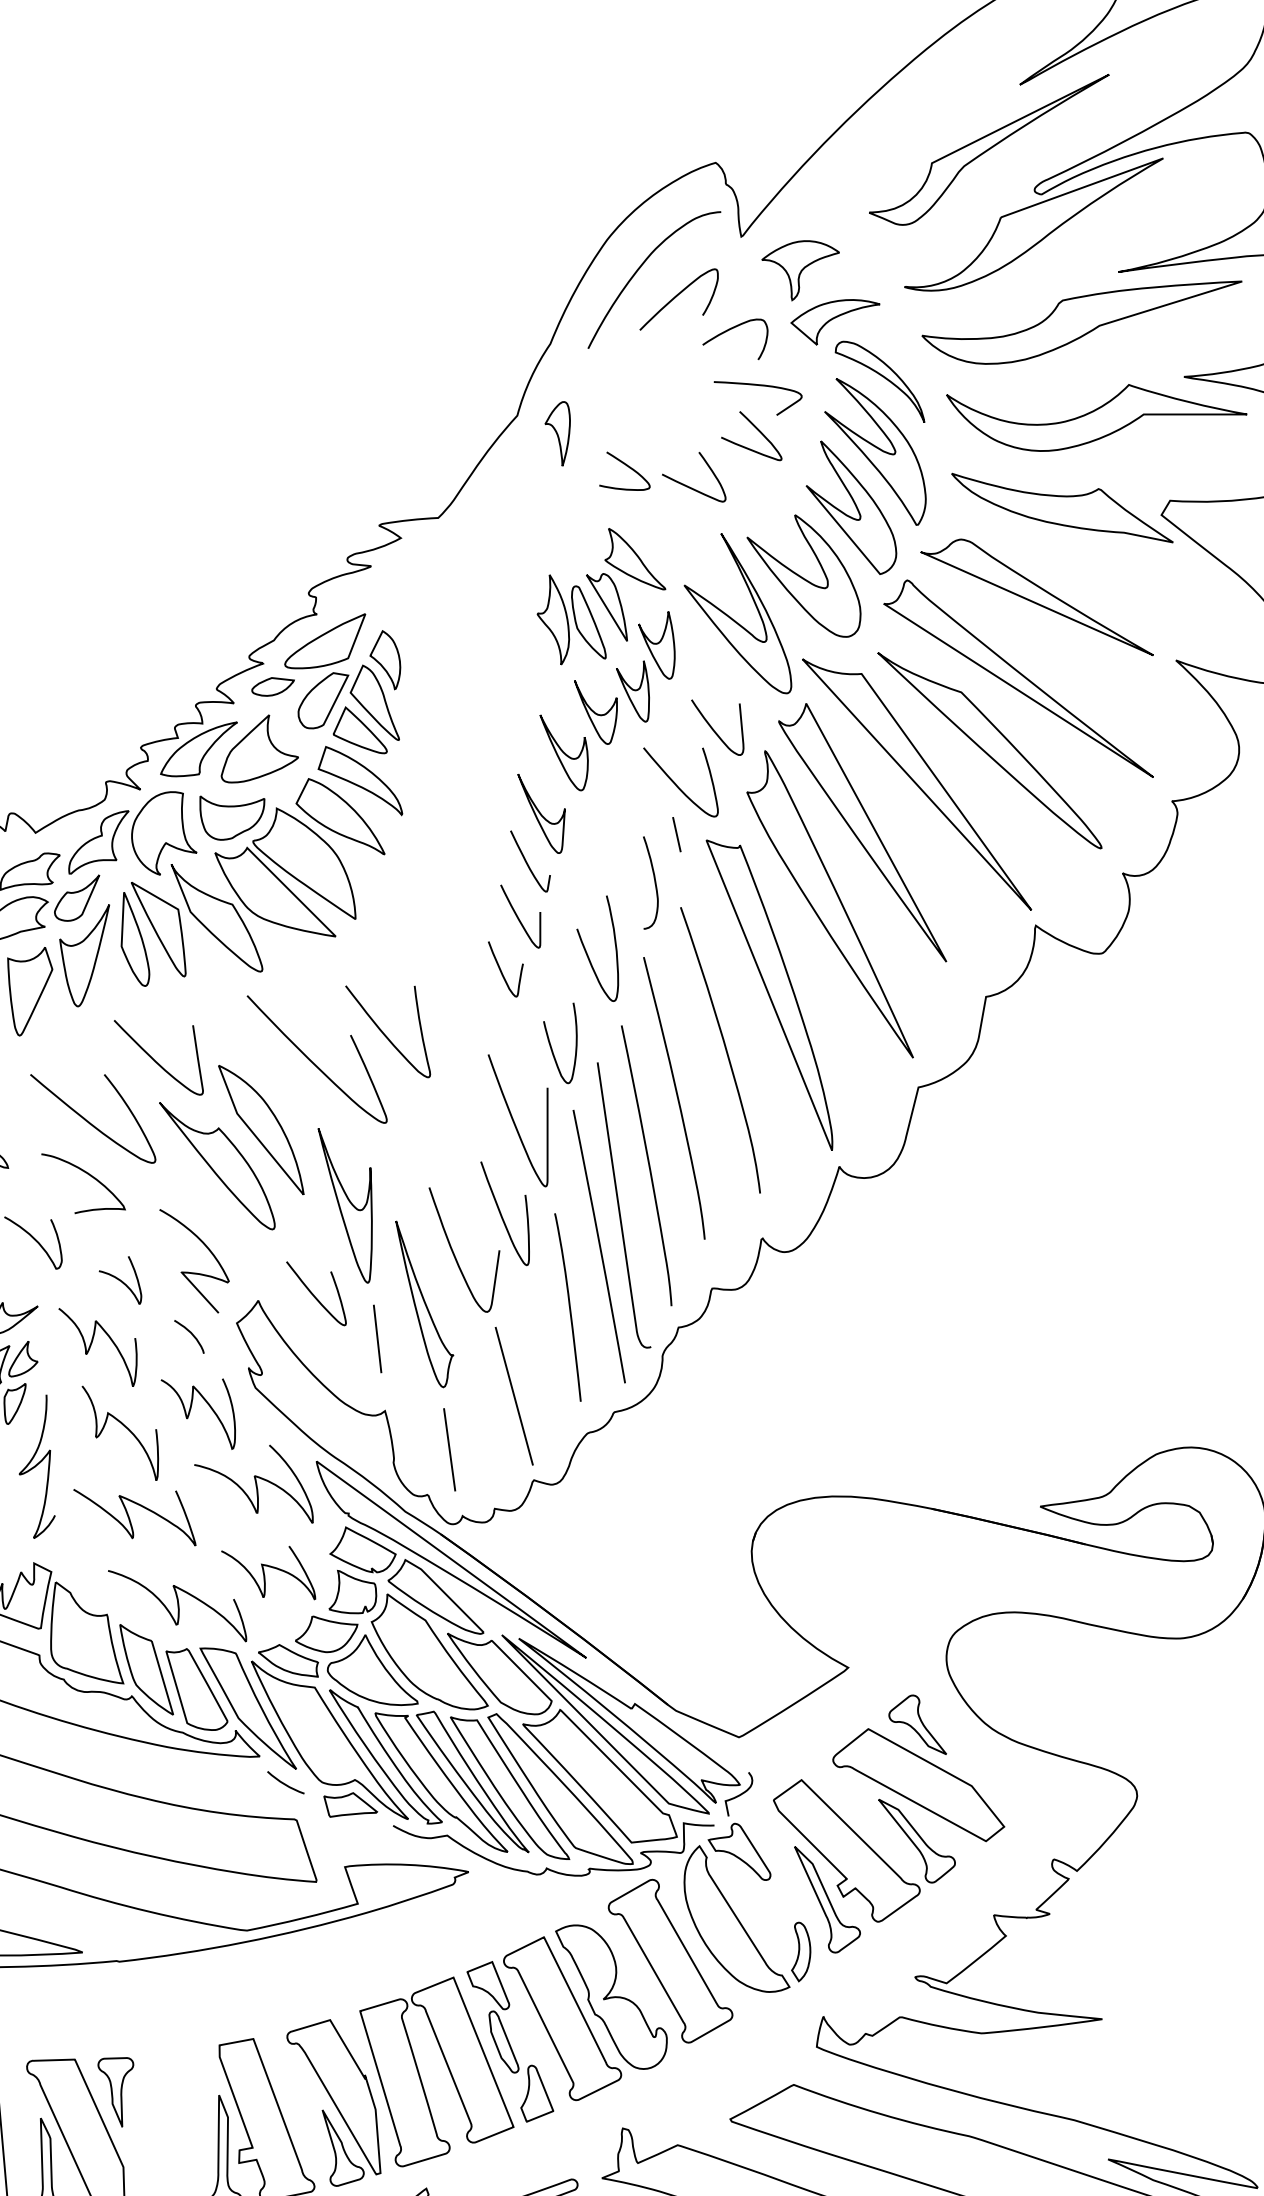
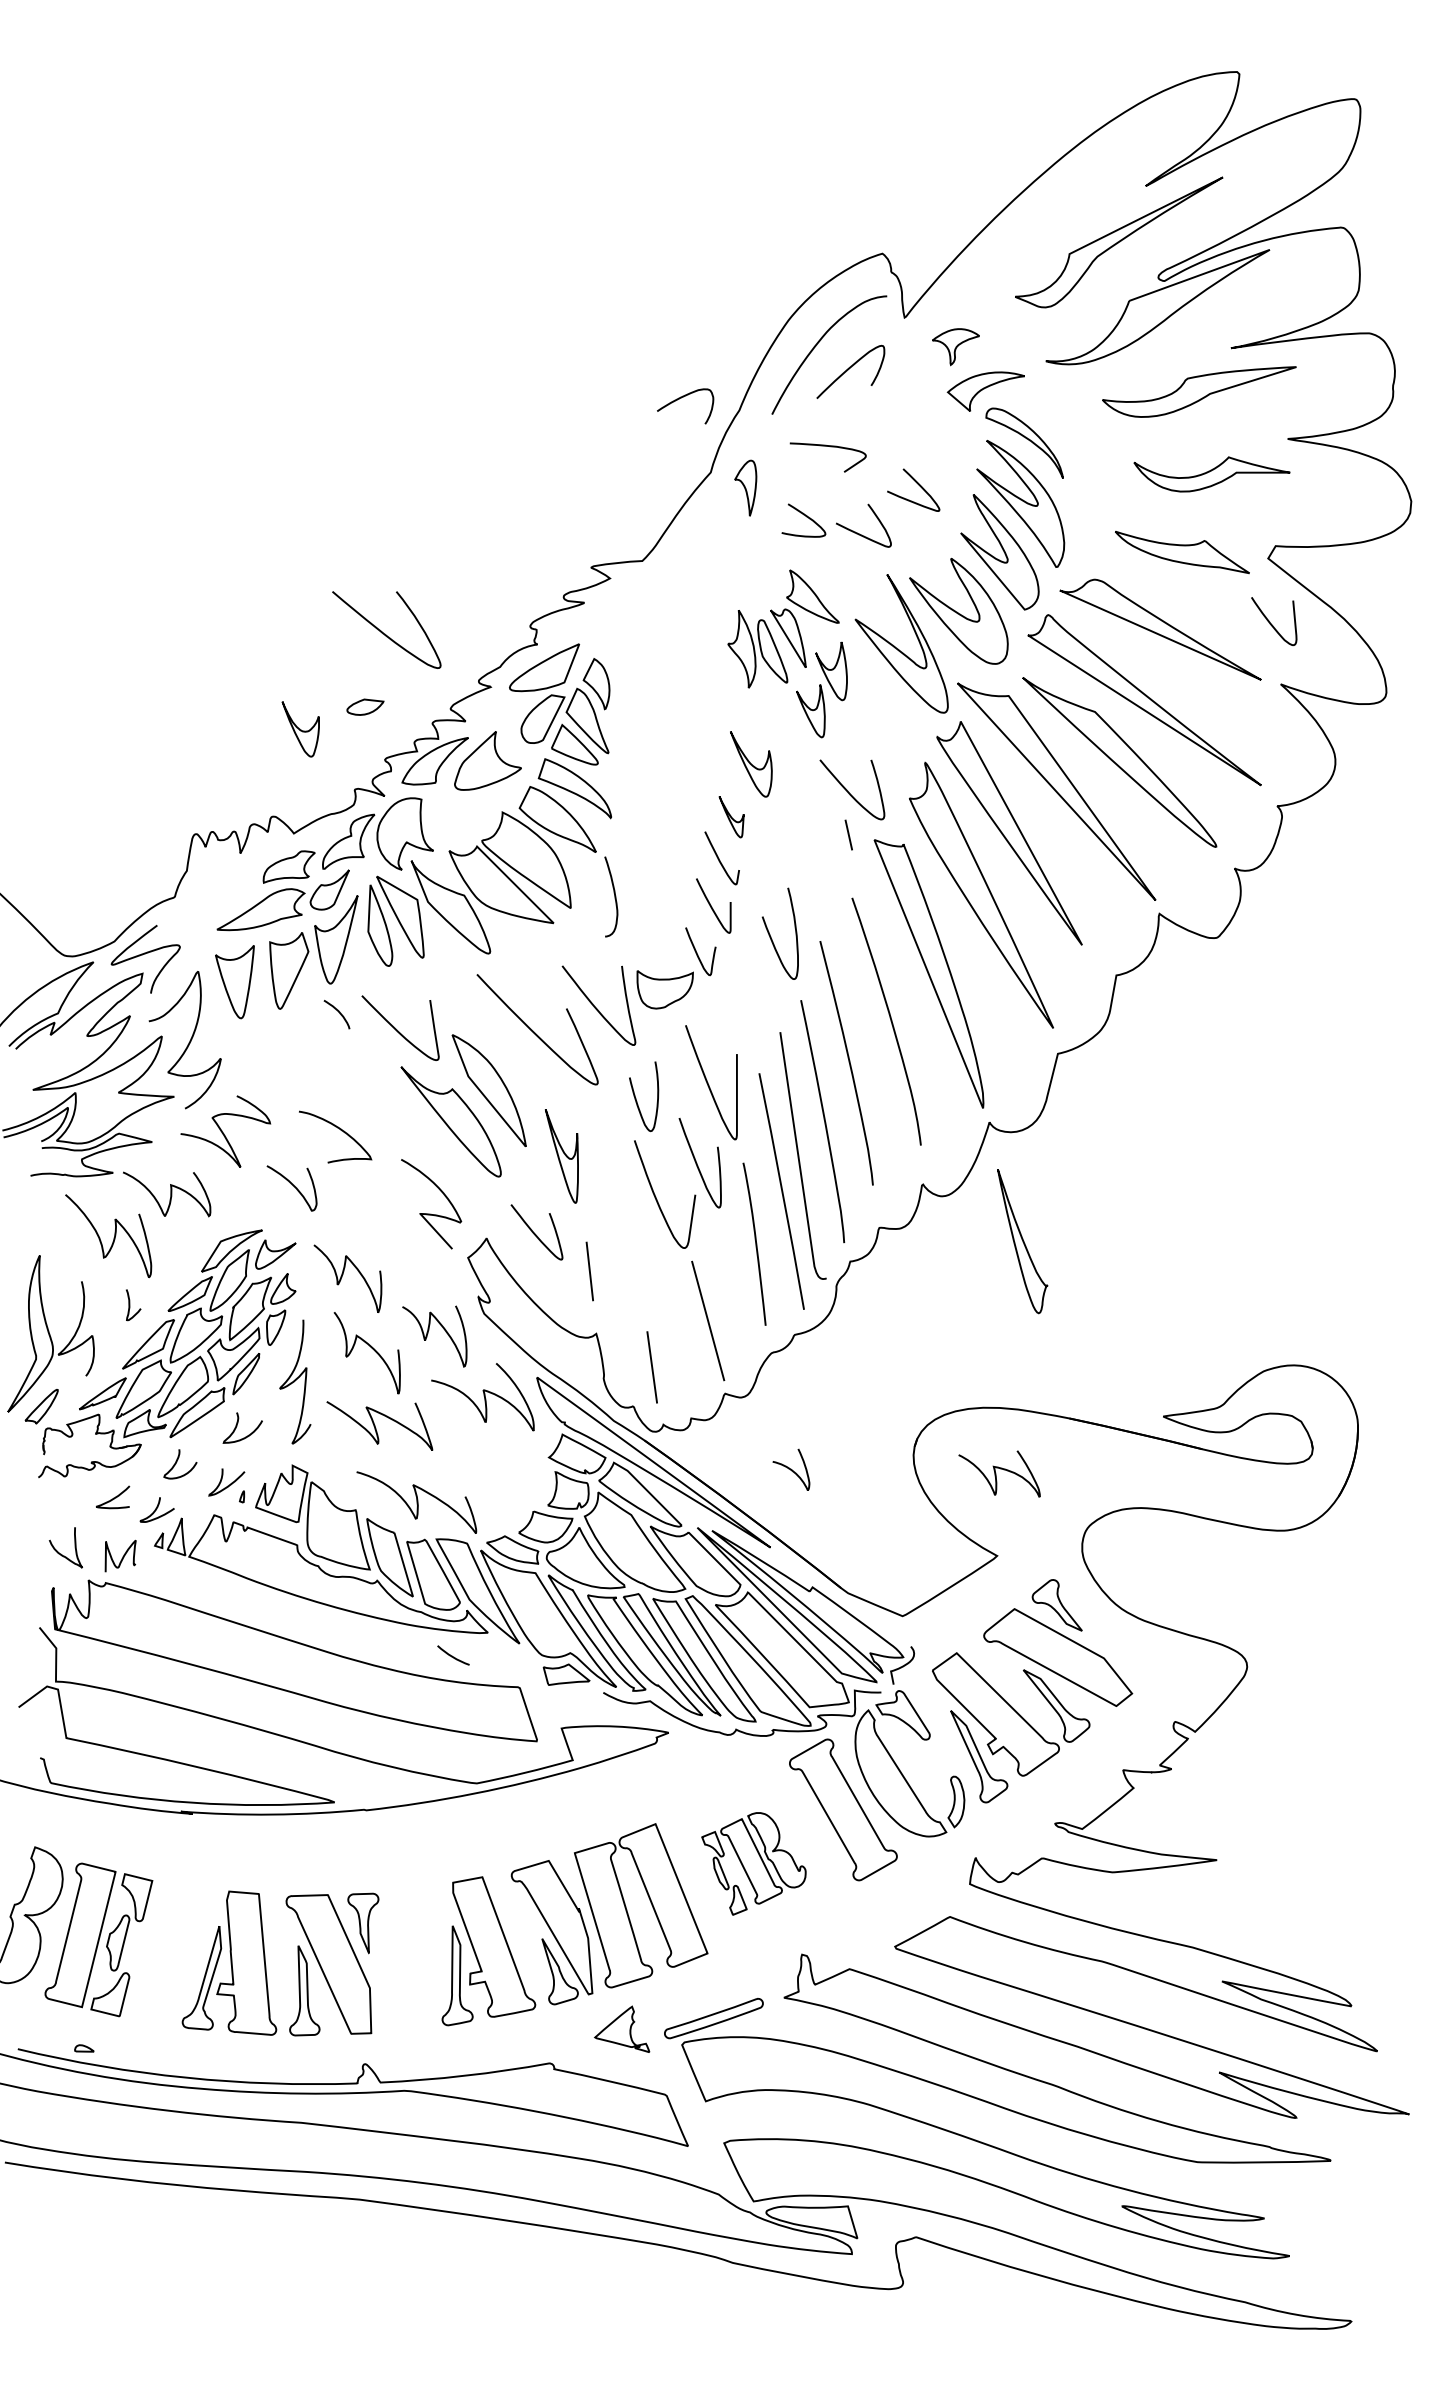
part: (800, 270) -> (955, 346), size x0.7
part: (1082, 322) -> (1199, 391), size x0.7
curve: (730, 330) -> (681, 398), moved
curve: (760, 386) -> (830, 447), moved
part: (1095, 417) -> (1211, 474), size x0.6
part: (1062, 508) -> (1182, 552), size x0.7
part: (273, 686) -> (365, 706), moved
part: (595, 712) -> (300, 729), moved
curve: (714, 729) -> (1271, 623), moved
part: (541, 813) -> (731, 816), size x0.6
part: (231, 817) -> (664, 989), moved
curve: (654, 882) -> (614, 896), moved
curve: (551, 1045) -> (636, 1098), moved
curve: (91, 1122) -> (385, 633), moved
part: (344, 1206) -> (561, 1156), size x0.7
curve: (120, 1280) -> (791, 1469), moved
part: (424, 1304) -> (1022, 1241), moved
curve: (191, 1334) -> (338, 1012), moved
curve: (265, 1572) -> (996, 1473), moved
arc: (284, 1782) -> (452, 1655), moved
part: (566, 2023) -> (753, 1863), size x0.6

